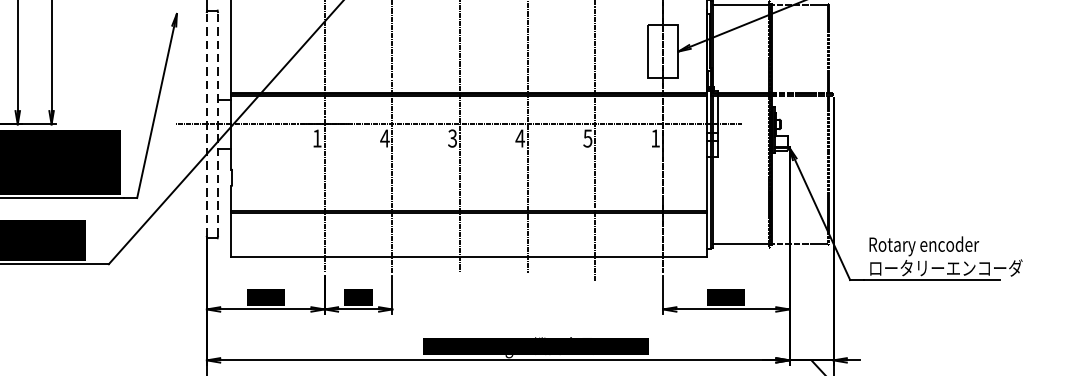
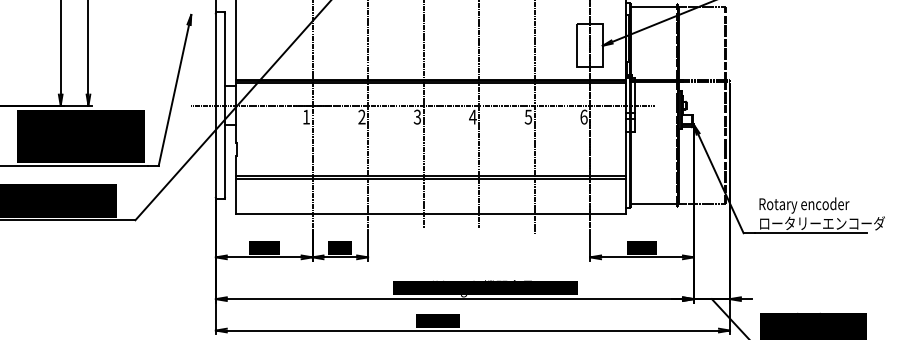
line: (206, 124) -> (215, 105), dashed -> solid
line: (217, 124) -> (224, 105), dashed -> solid
text: (384, 137) -> (361, 116), 4 -> 2
text: (654, 137) -> (583, 116), 1 -> 6

